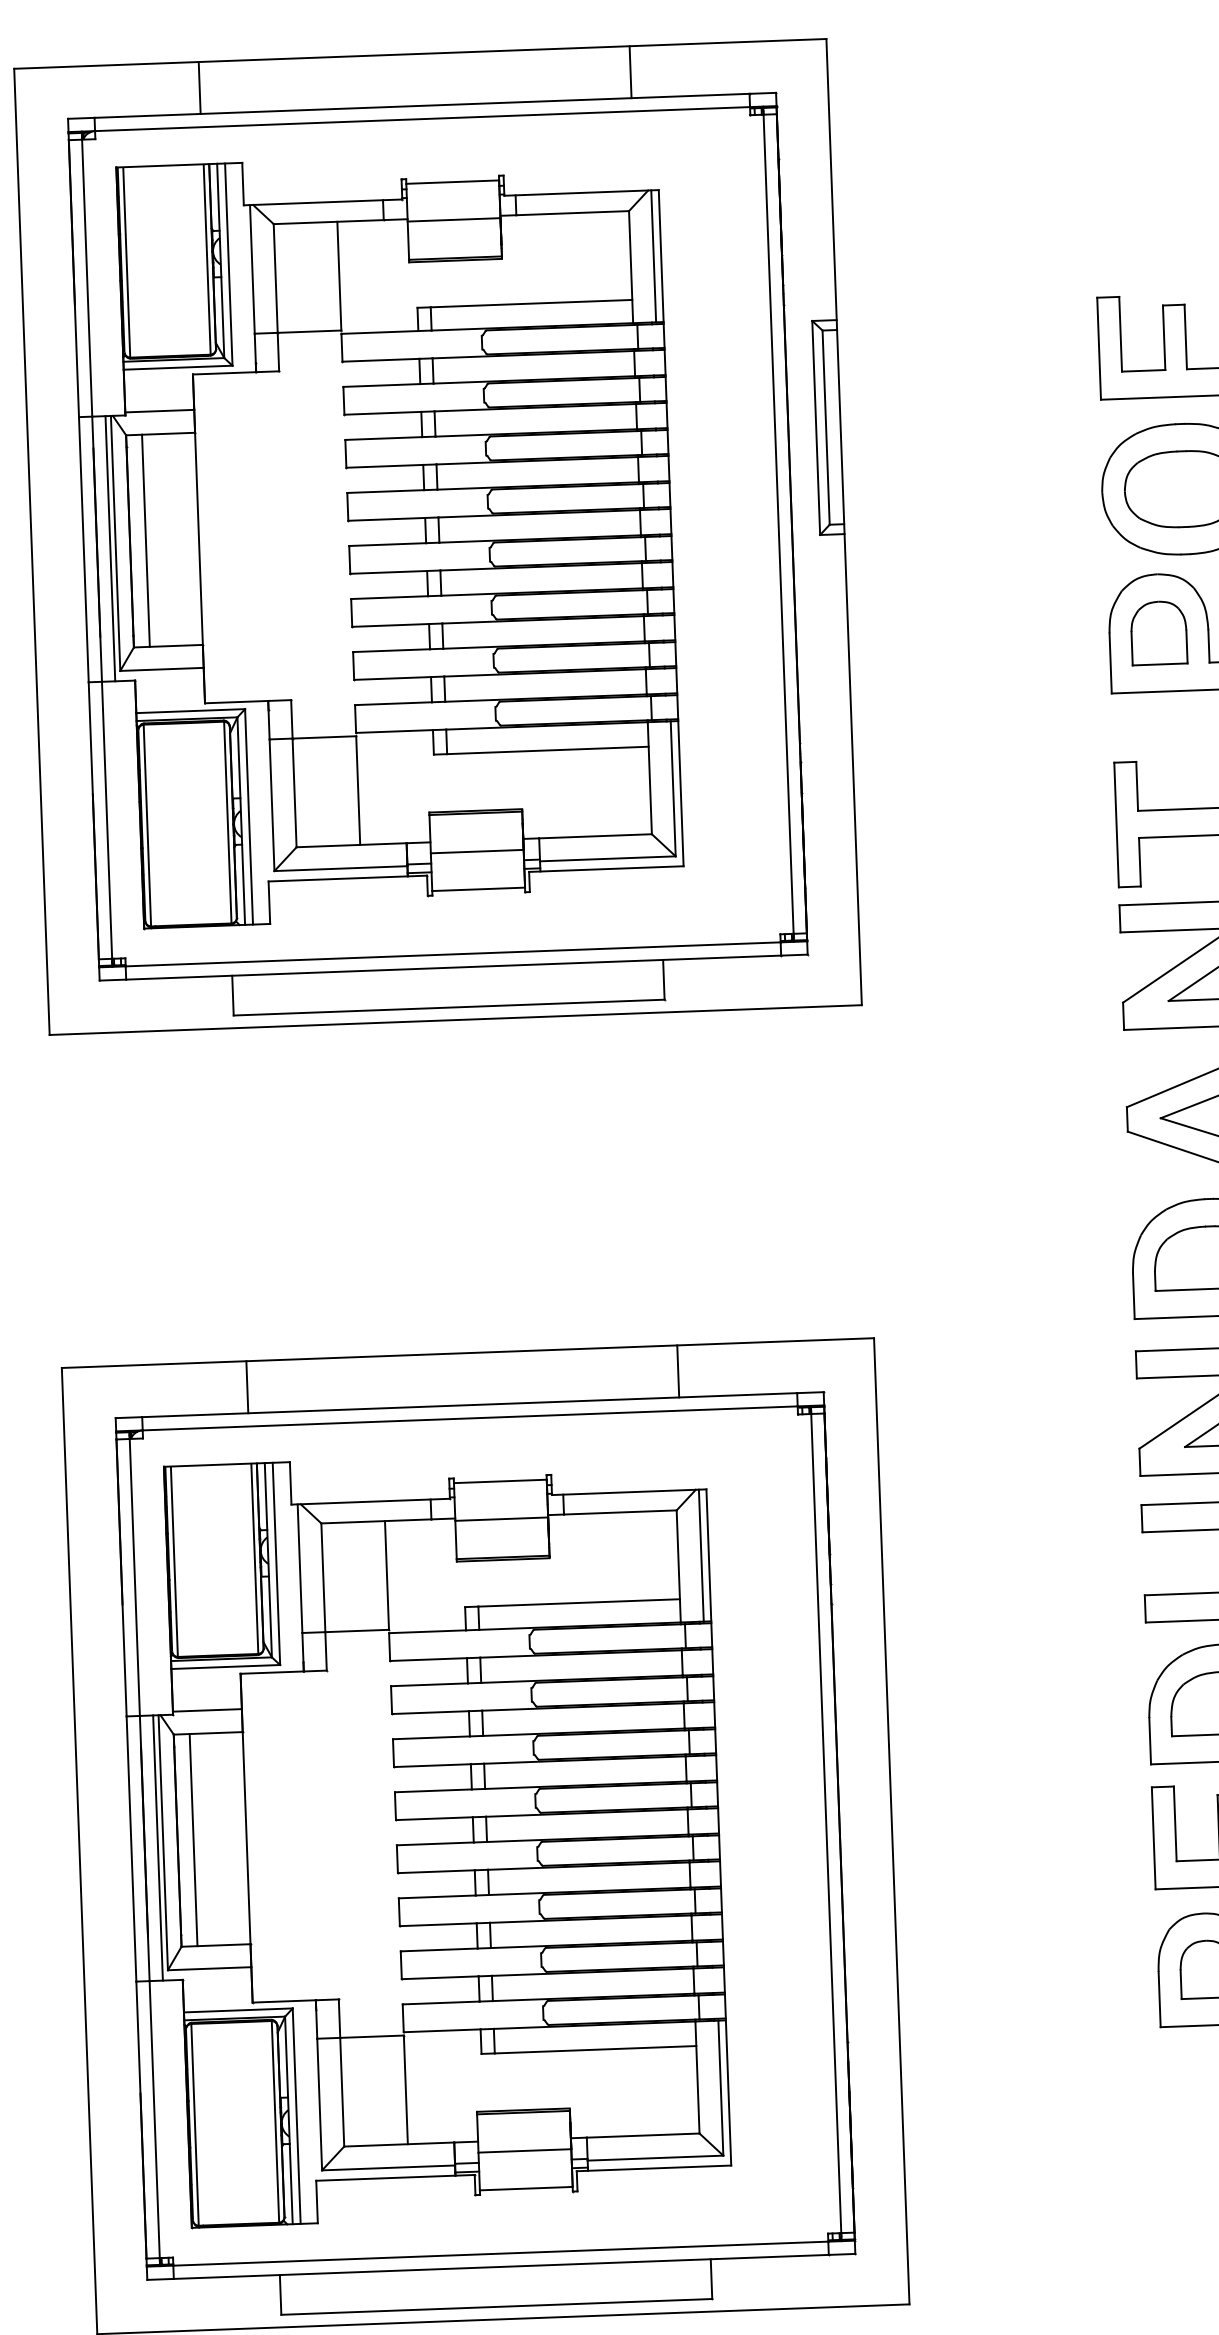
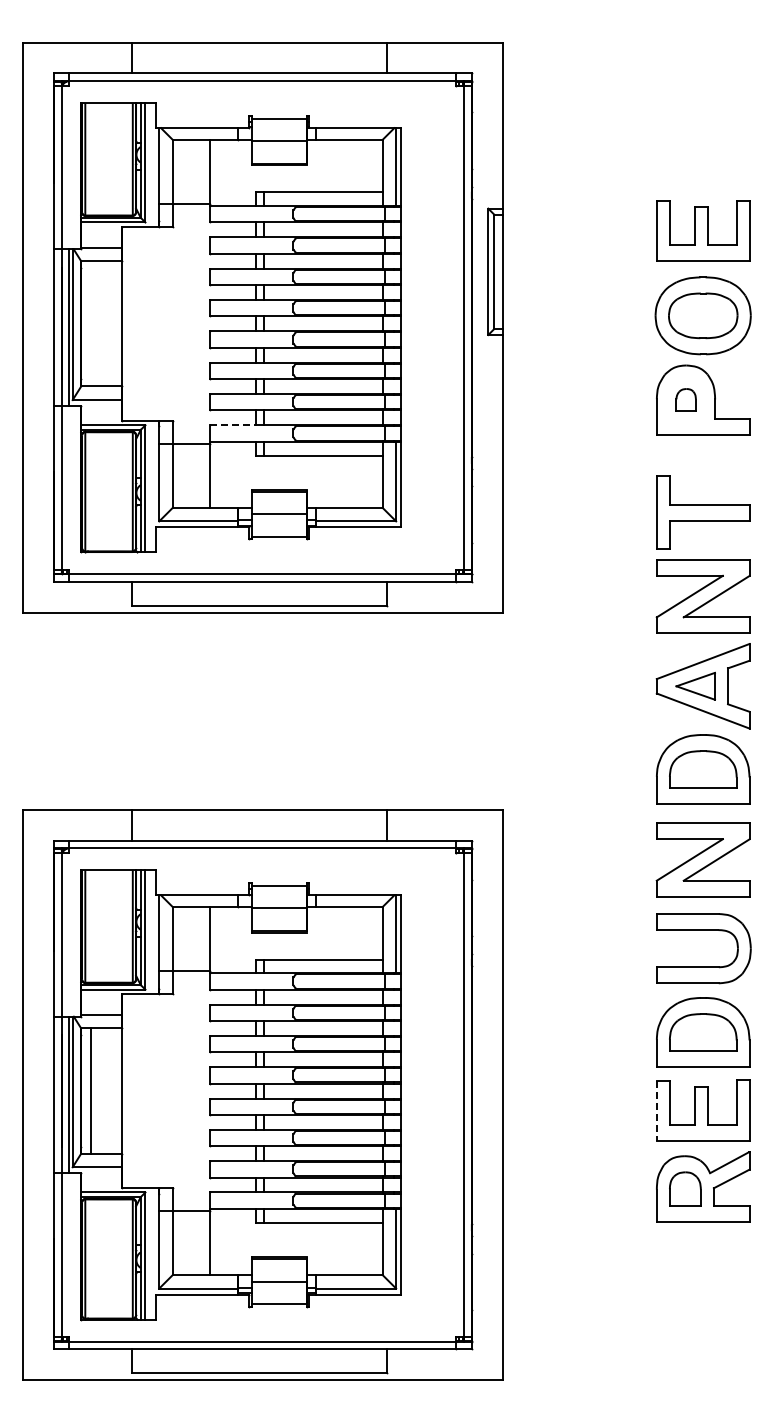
line: (145, 540) -> (90, 323), removed
part: (1159, 631) -> (686, 399), size x0.6
line: (394, 704) -> (233, 425), solid -> dashed
line: (1153, 1839) -> (656, 1111), solid -> dashed

